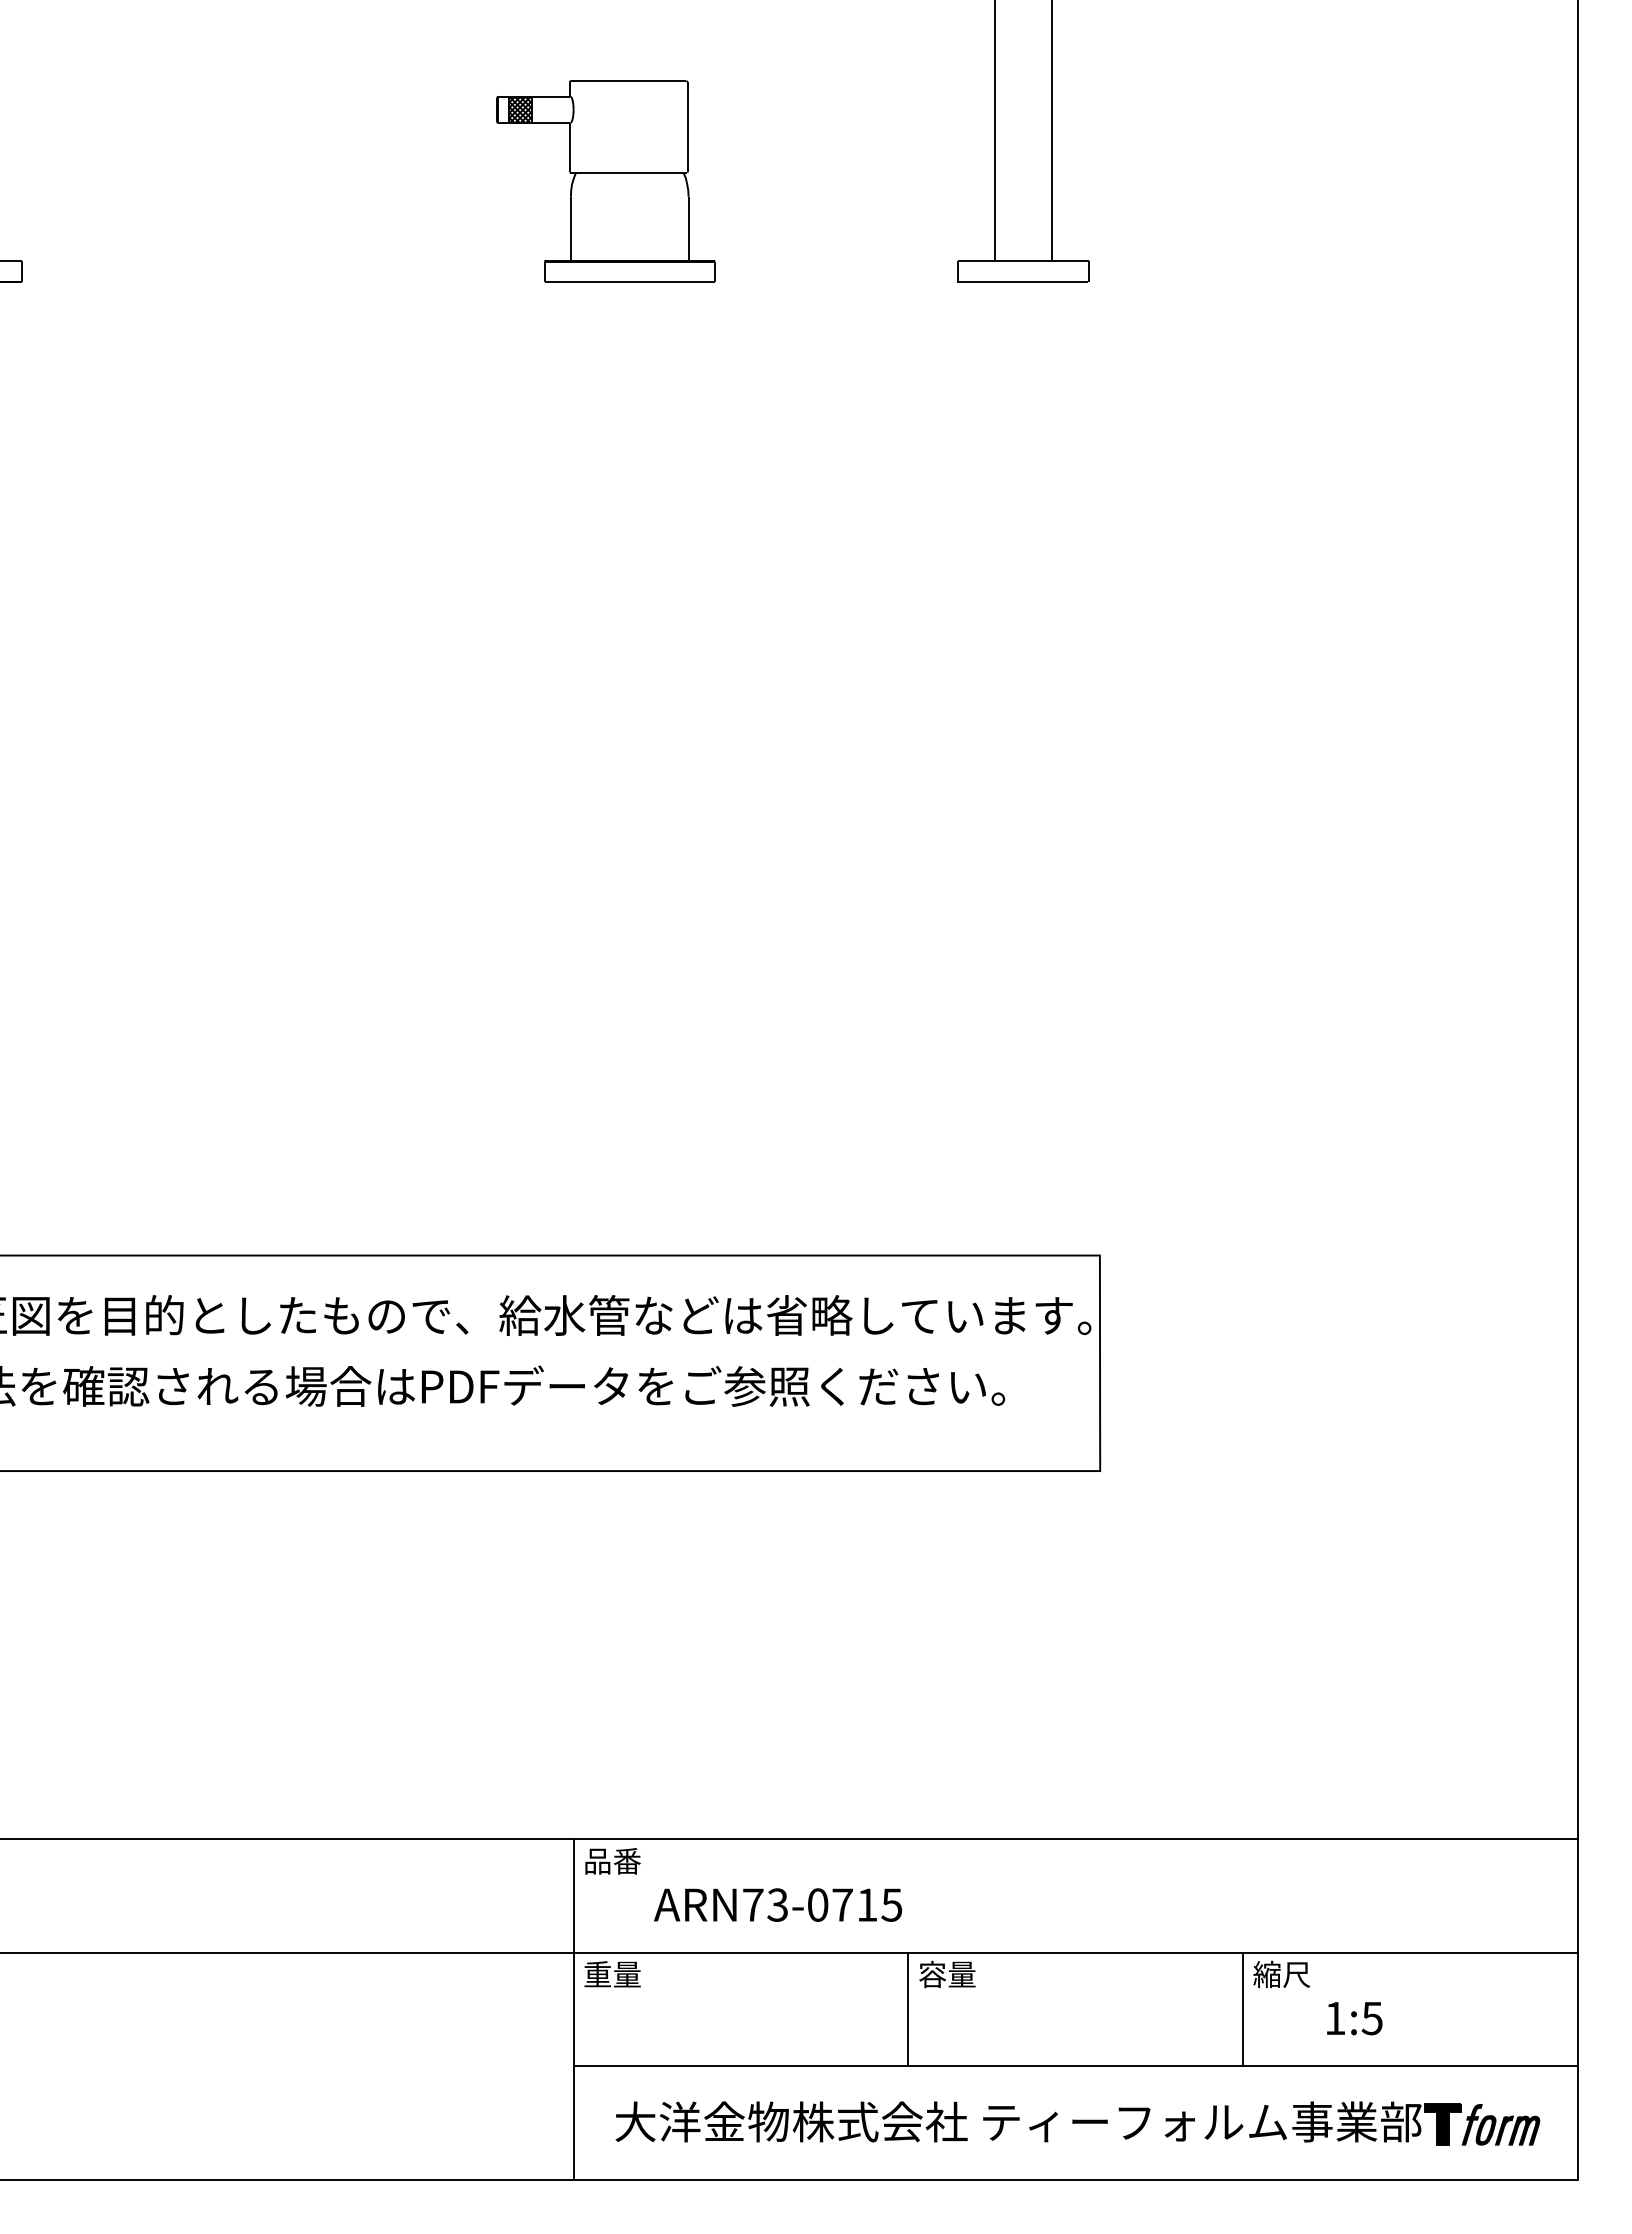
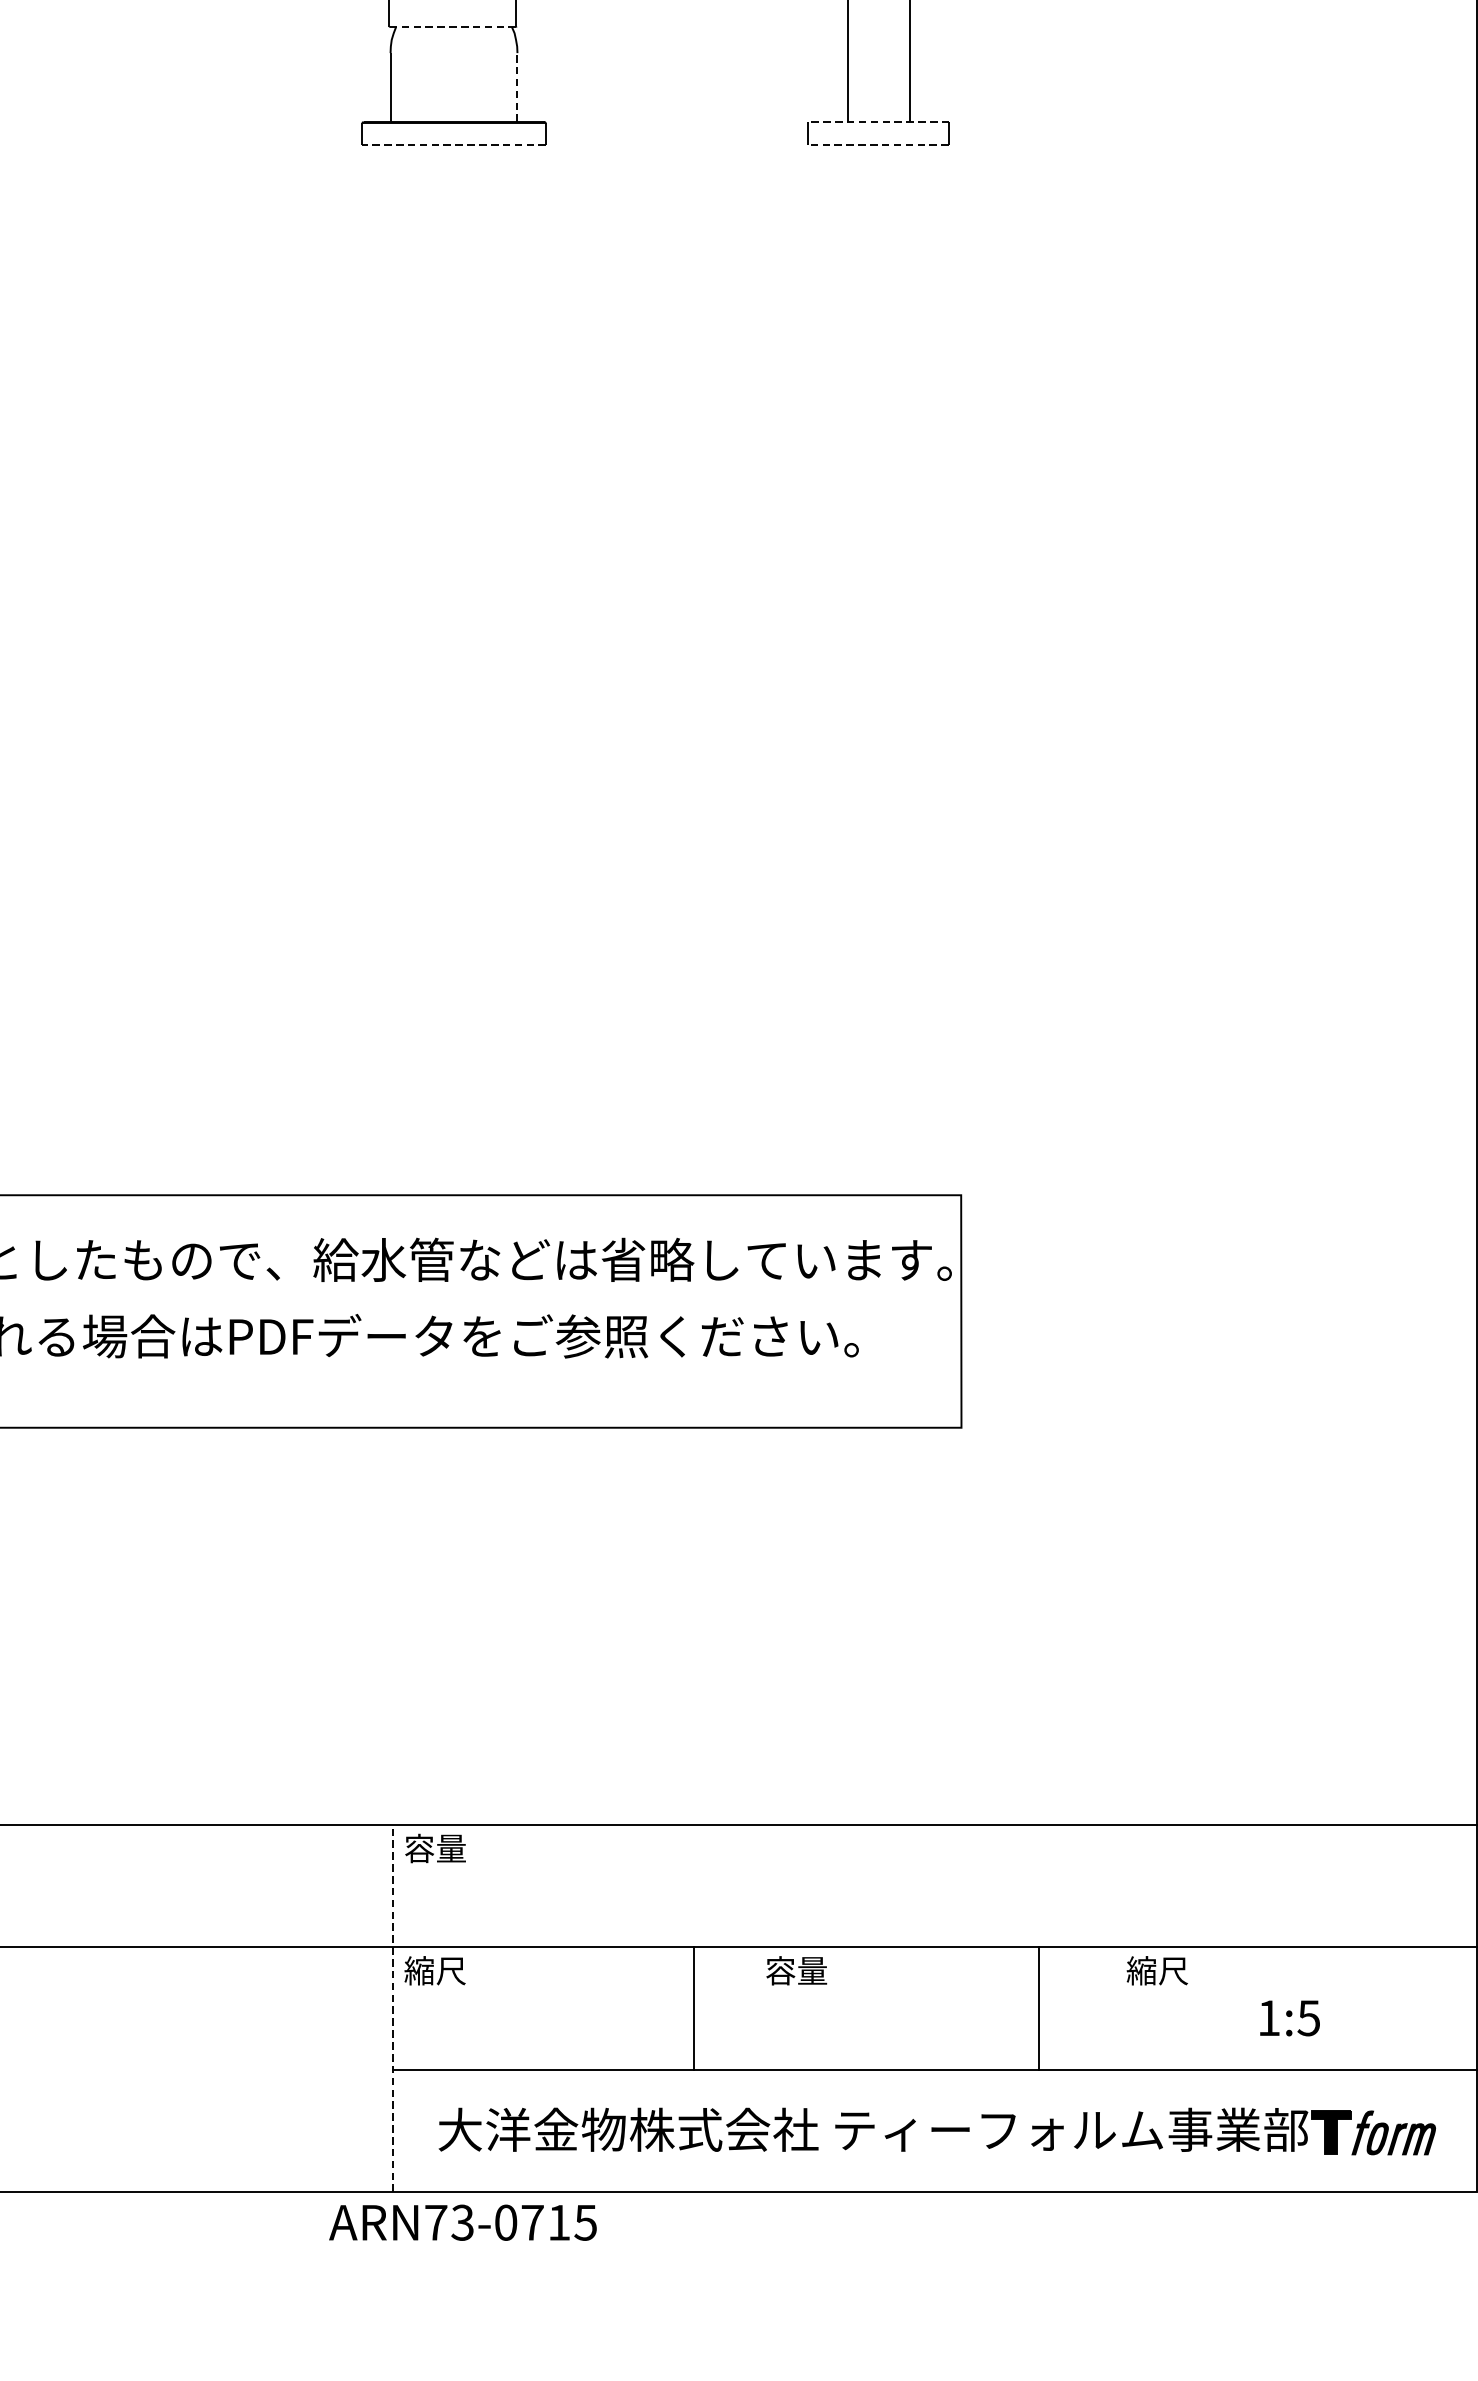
line: (628, 172) -> (452, 26), solid -> dashed
line: (688, 228) -> (517, 87), solid -> dashed
line: (1022, 260) -> (877, 121), solid -> dashed
line: (629, 281) -> (453, 144), solid -> dashed
line: (1022, 281) -> (877, 144), solid -> dashed
text: (612, 1860) -> (435, 1847), 品番 -> 容量
text: (778, 1904) -> (463, 2222), moved
text: (611, 1974) -> (434, 1970), 重量 -> 縮尺
line: (573, 2009) -> (393, 2008), solid -> dashed
line: (908, 2009) -> (694, 2008), moved
line: (1243, 2009) -> (1039, 2008), moved
text: (1354, 2018) -> (1289, 2018), moved

